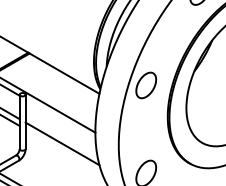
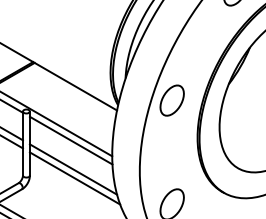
line: (60, 119) -> (70, 140), added
line: (63, 151) -> (74, 178), added

